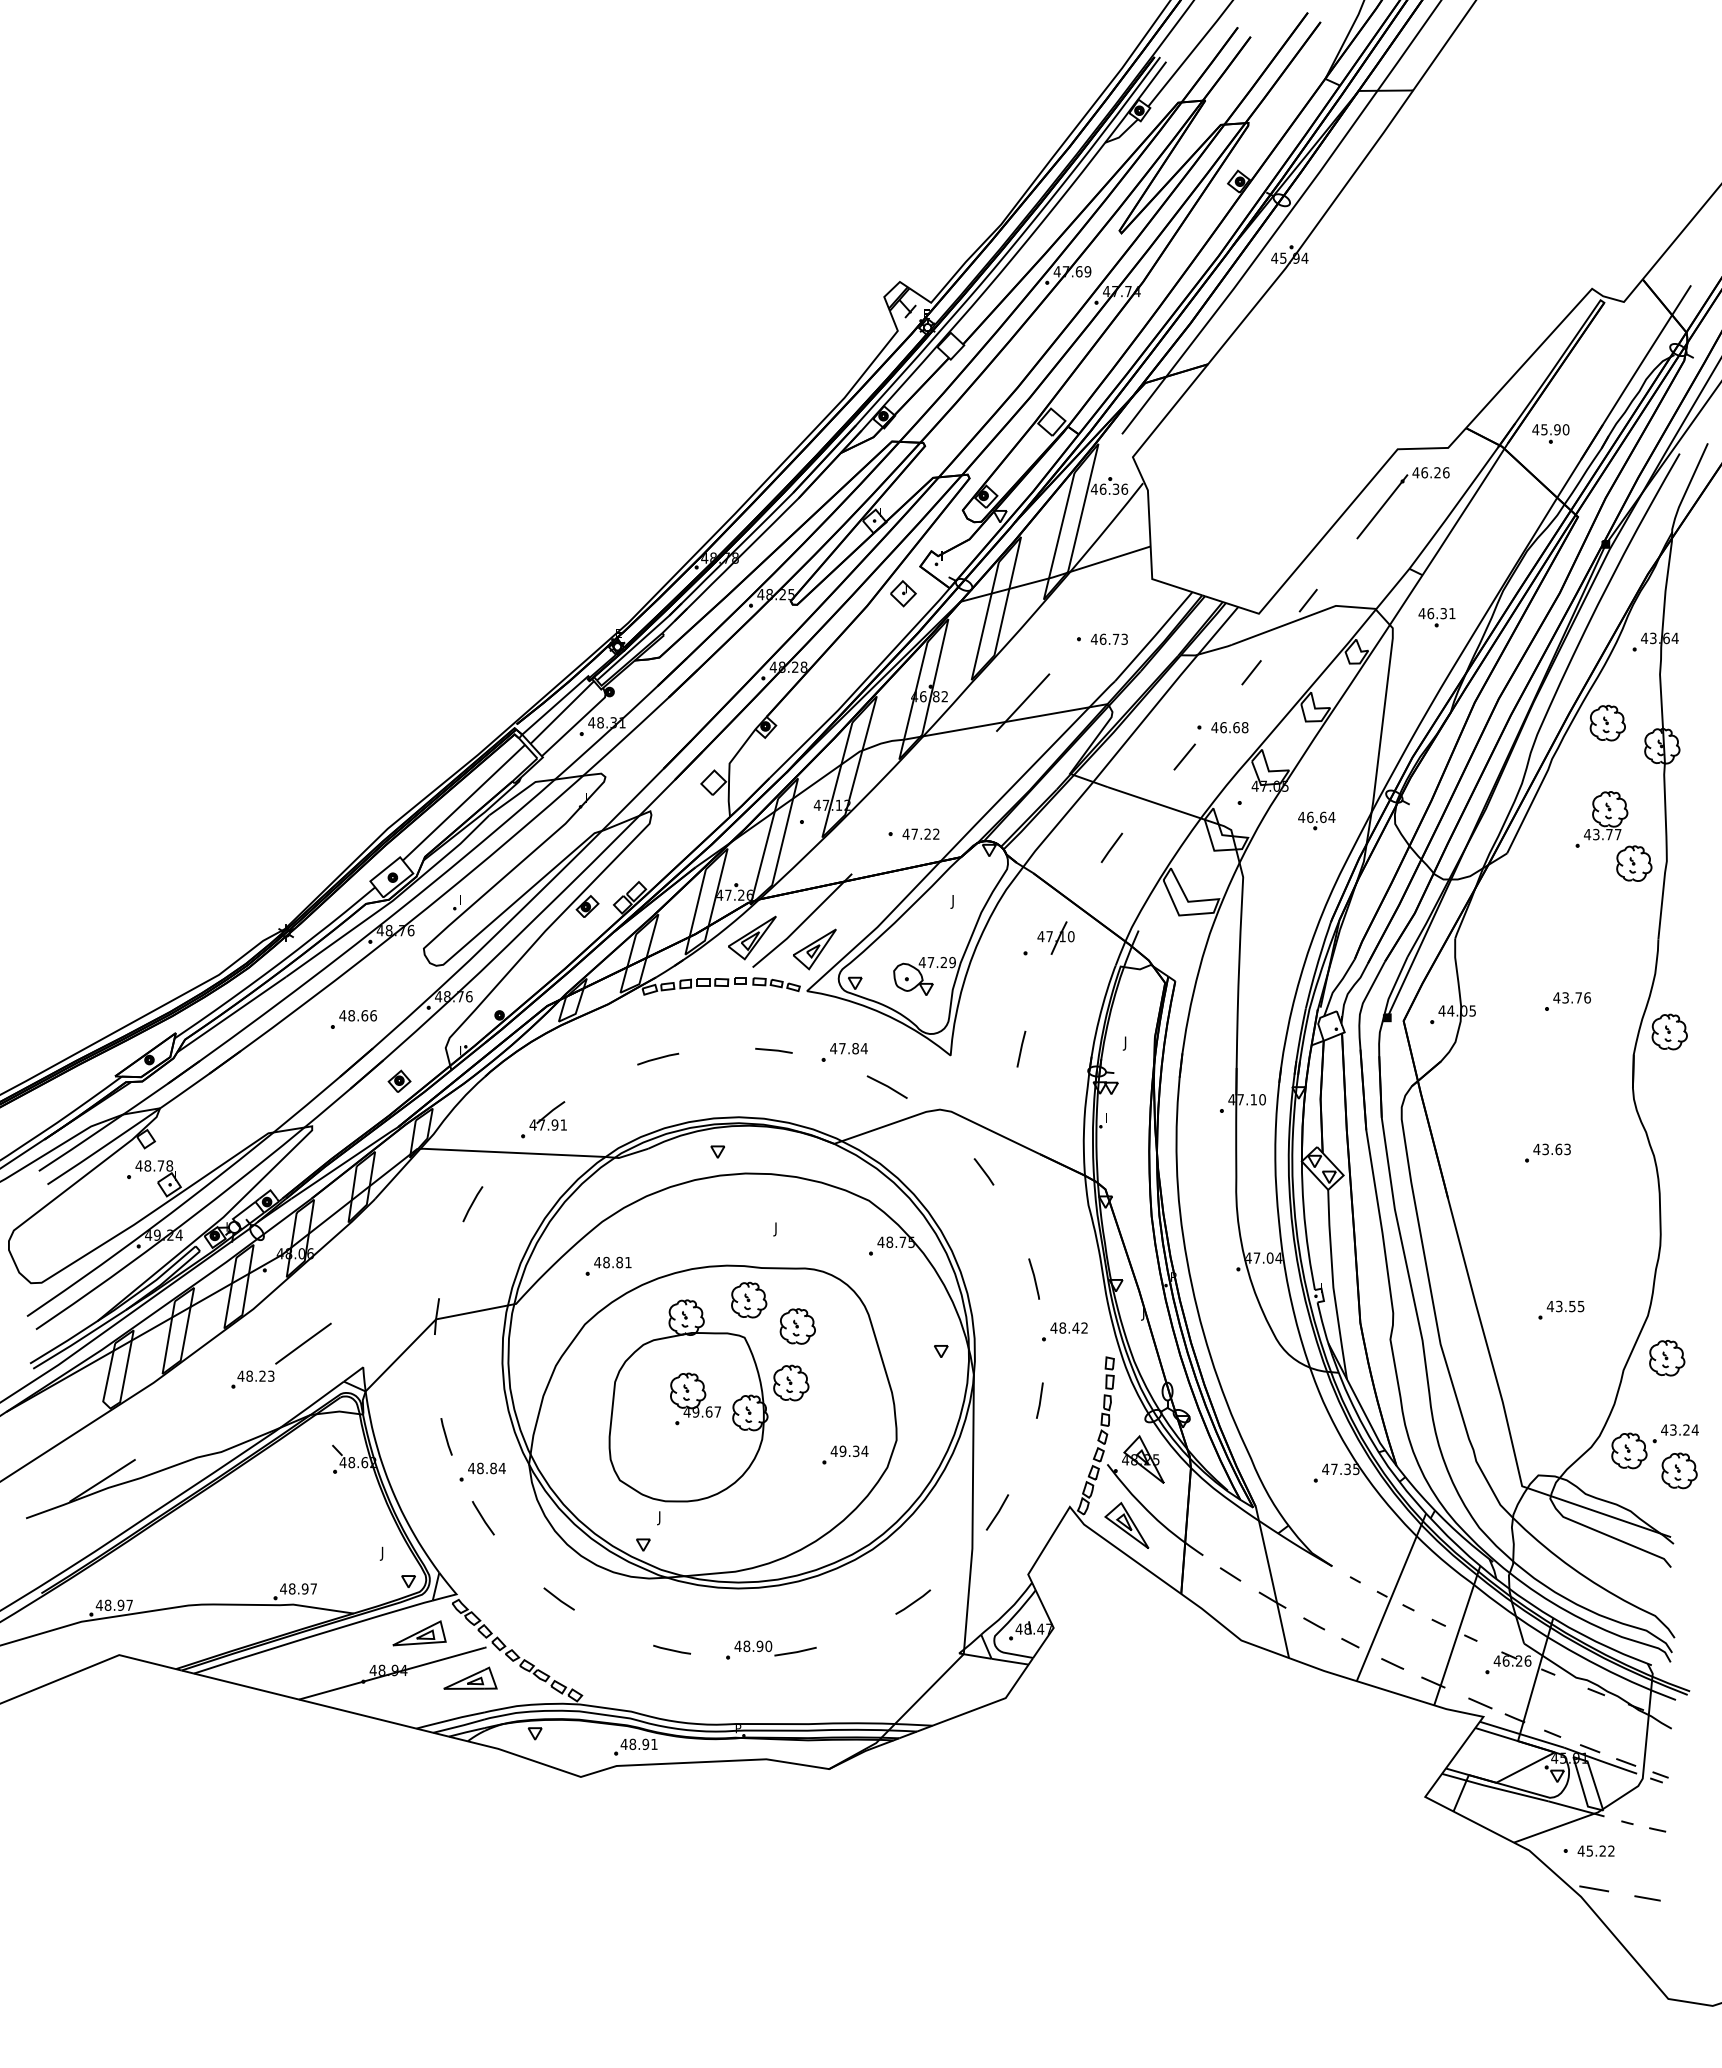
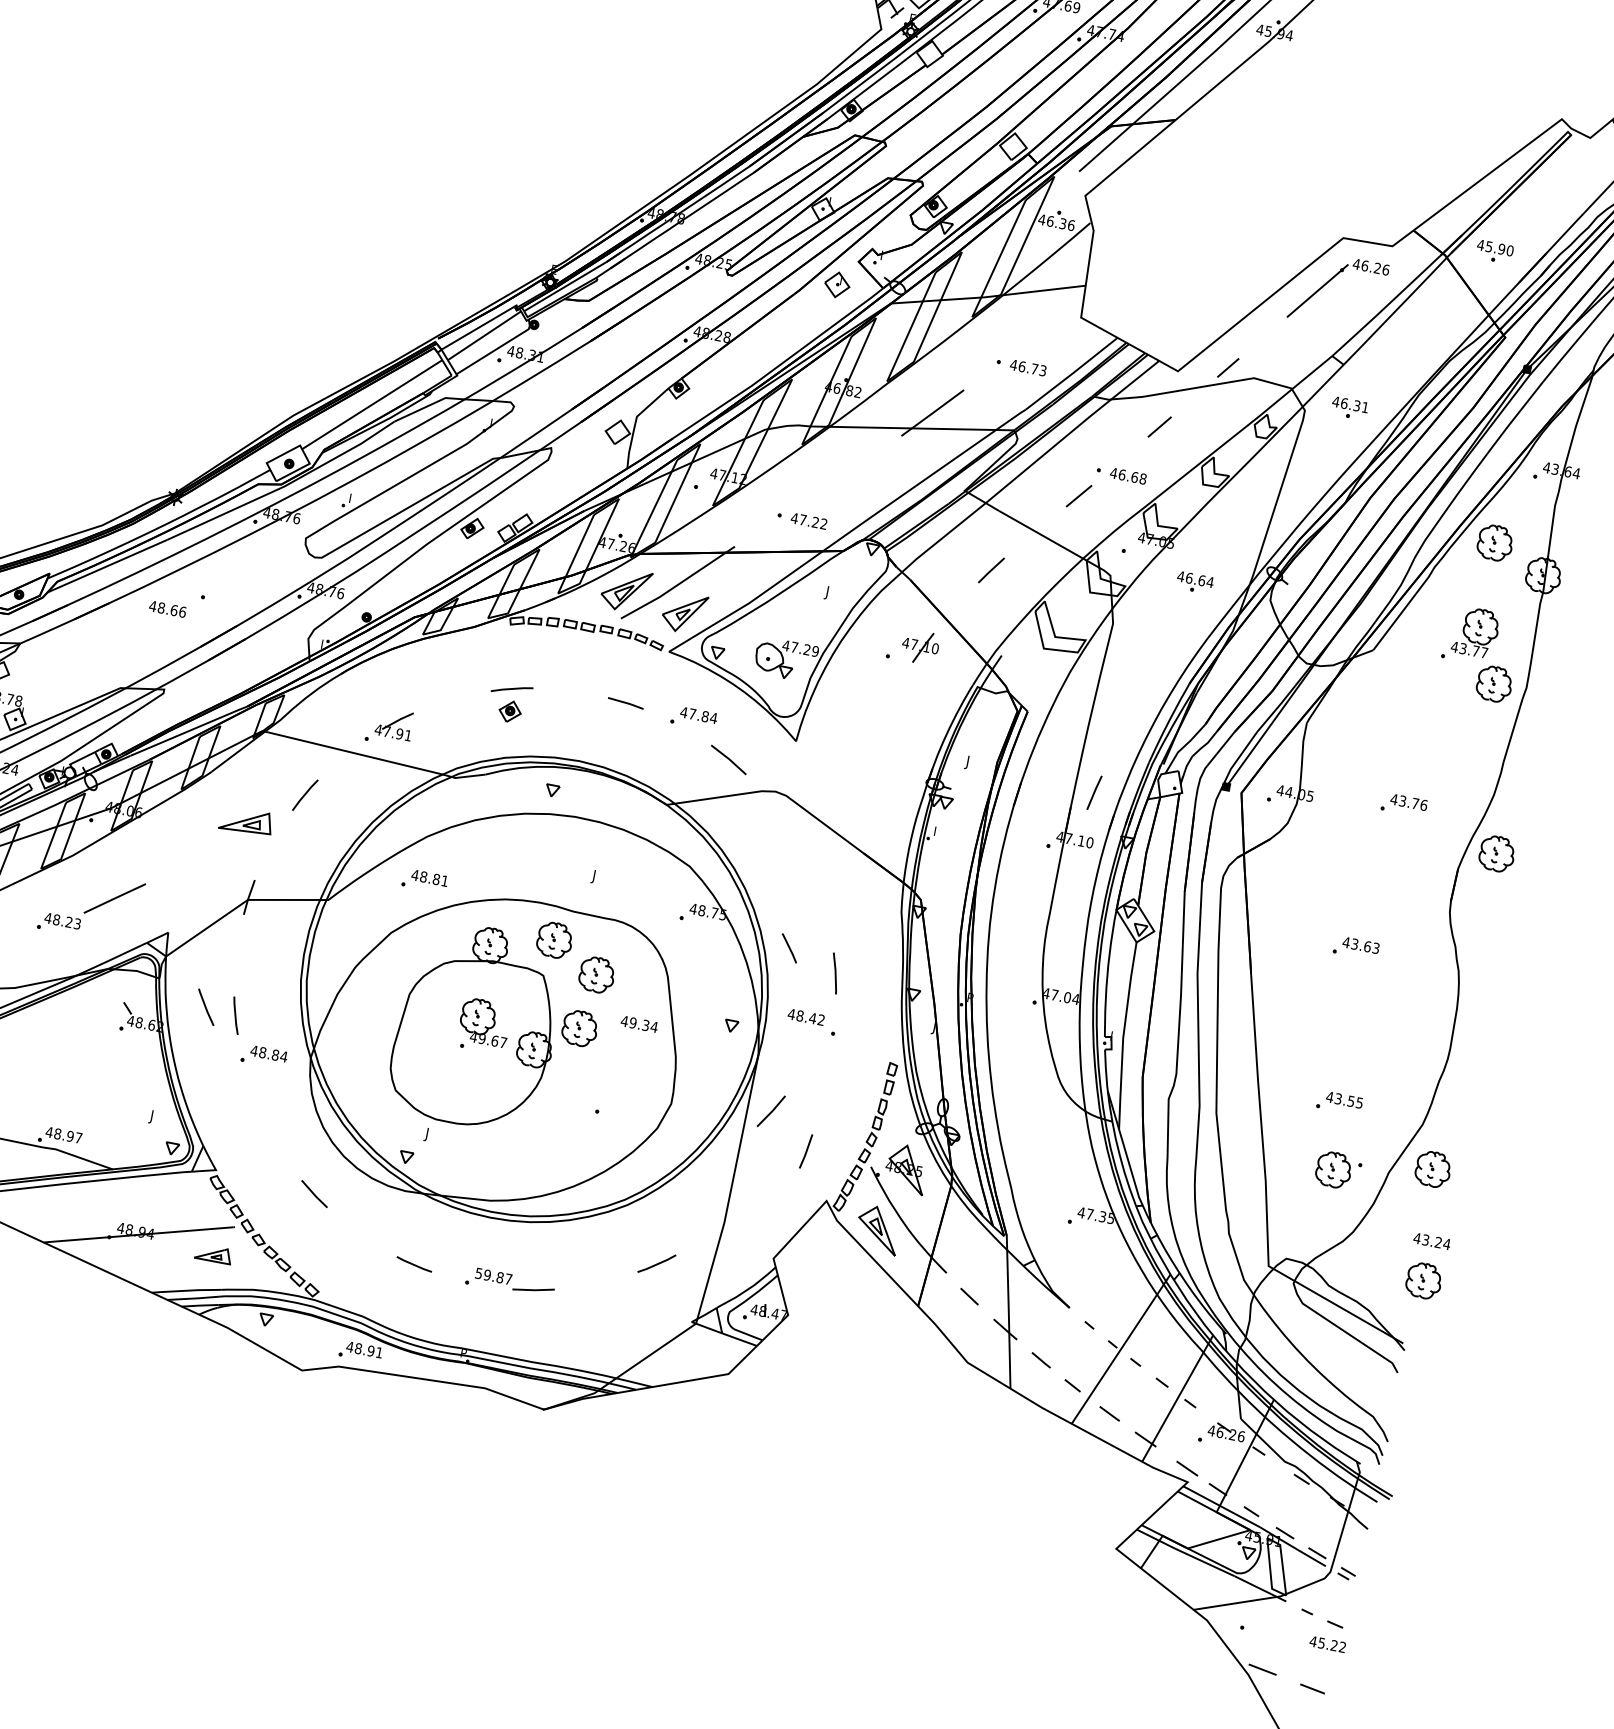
text: (357, 1015) -> (167, 608), moved
line: (1021, 1048) -> (1094, 792), moved
part: (399, 1080) -> (510, 710), moved
line: (983, 1171) -> (788, 947), moved
text: (1068, 1327) -> (805, 1016), moved
line: (1039, 1400) -> (805, 1151), moved
part: (1633, 1450) -> (1337, 1170), moved
text: (849, 1451) -> (639, 1024), moved
line: (997, 1512) -> (771, 1111), moved
line: (483, 1518) -> (206, 1007), moved
part: (419, 1633) -> (246, 821), moved
text: (753, 1646) -> (493, 1276), 48.90 -> 59.87
part: (470, 1677) -> (213, 1253), size x0.7
text: (1595, 1850) -> (1327, 1643), moved

